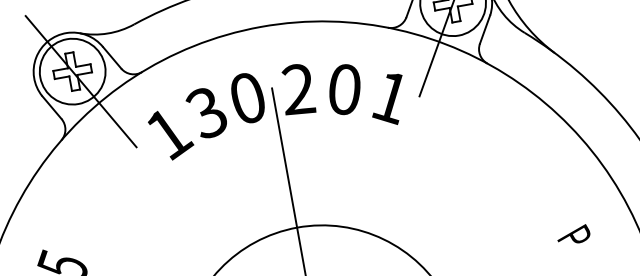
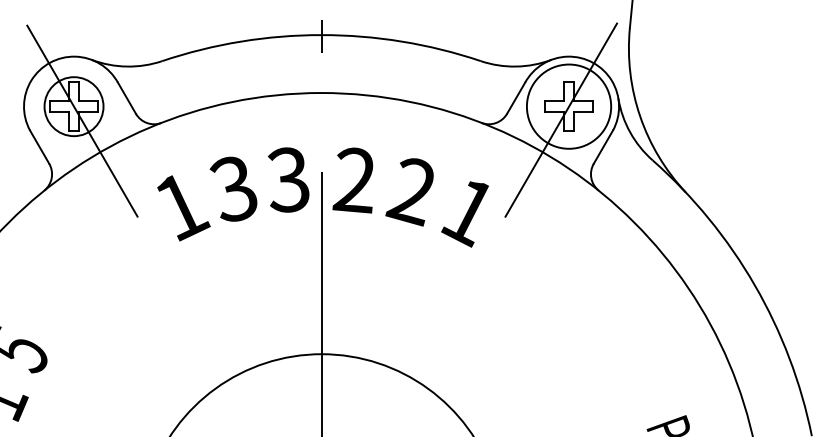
circle: (72, 71) -> (73, 106), size x0.7
text: (342, 91) -> (409, 192), 0 -> 2
text: (247, 97) -> (288, 179), 0 -> 3

